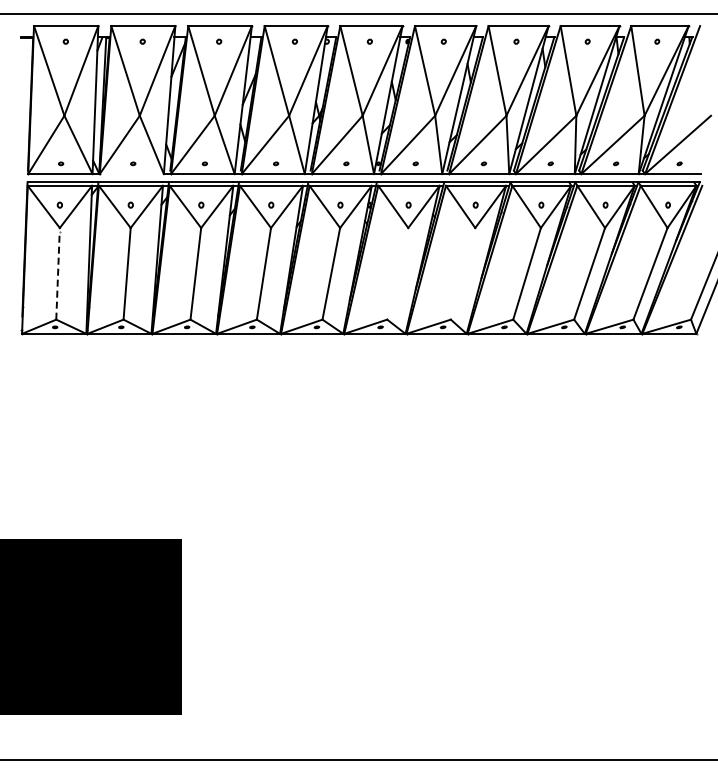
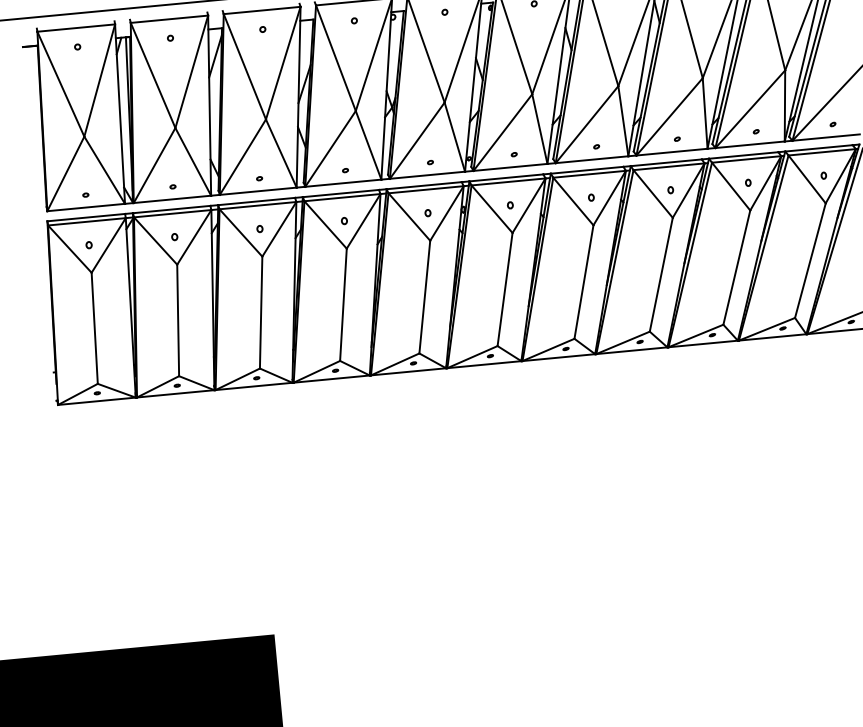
line: (131, 174) -> (172, 199), added
line: (58, 273) -> (95, 327), dashed -> solid
line: (397, 273) -> (504, 289), added
line: (462, 273) -> (583, 281), added

